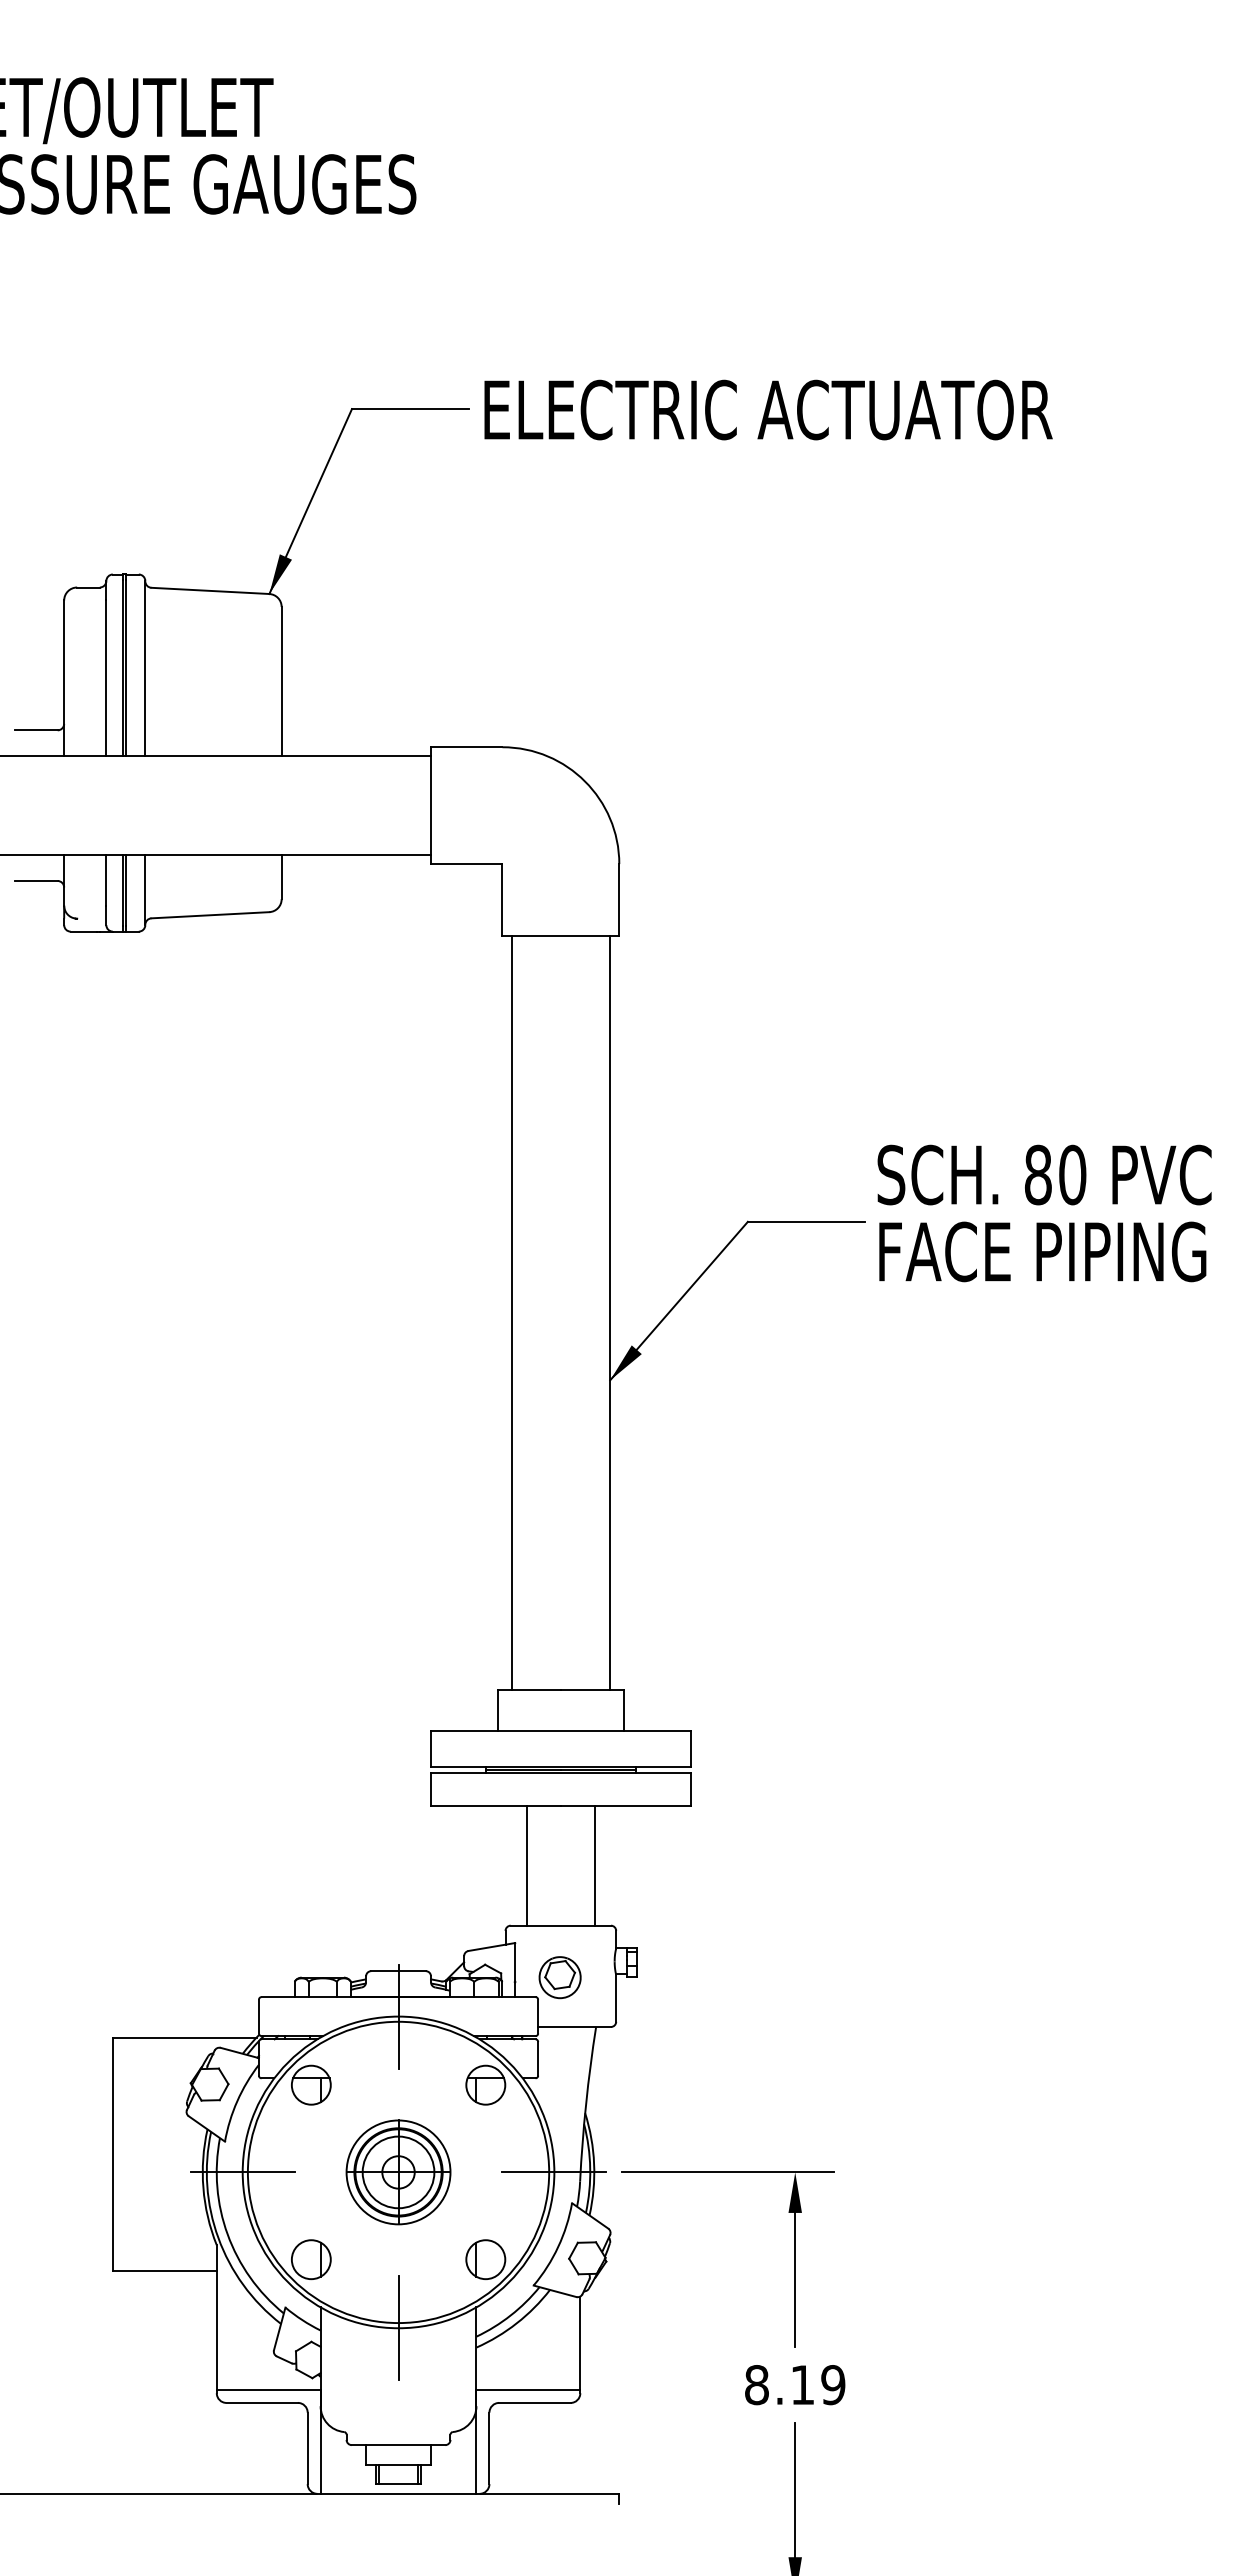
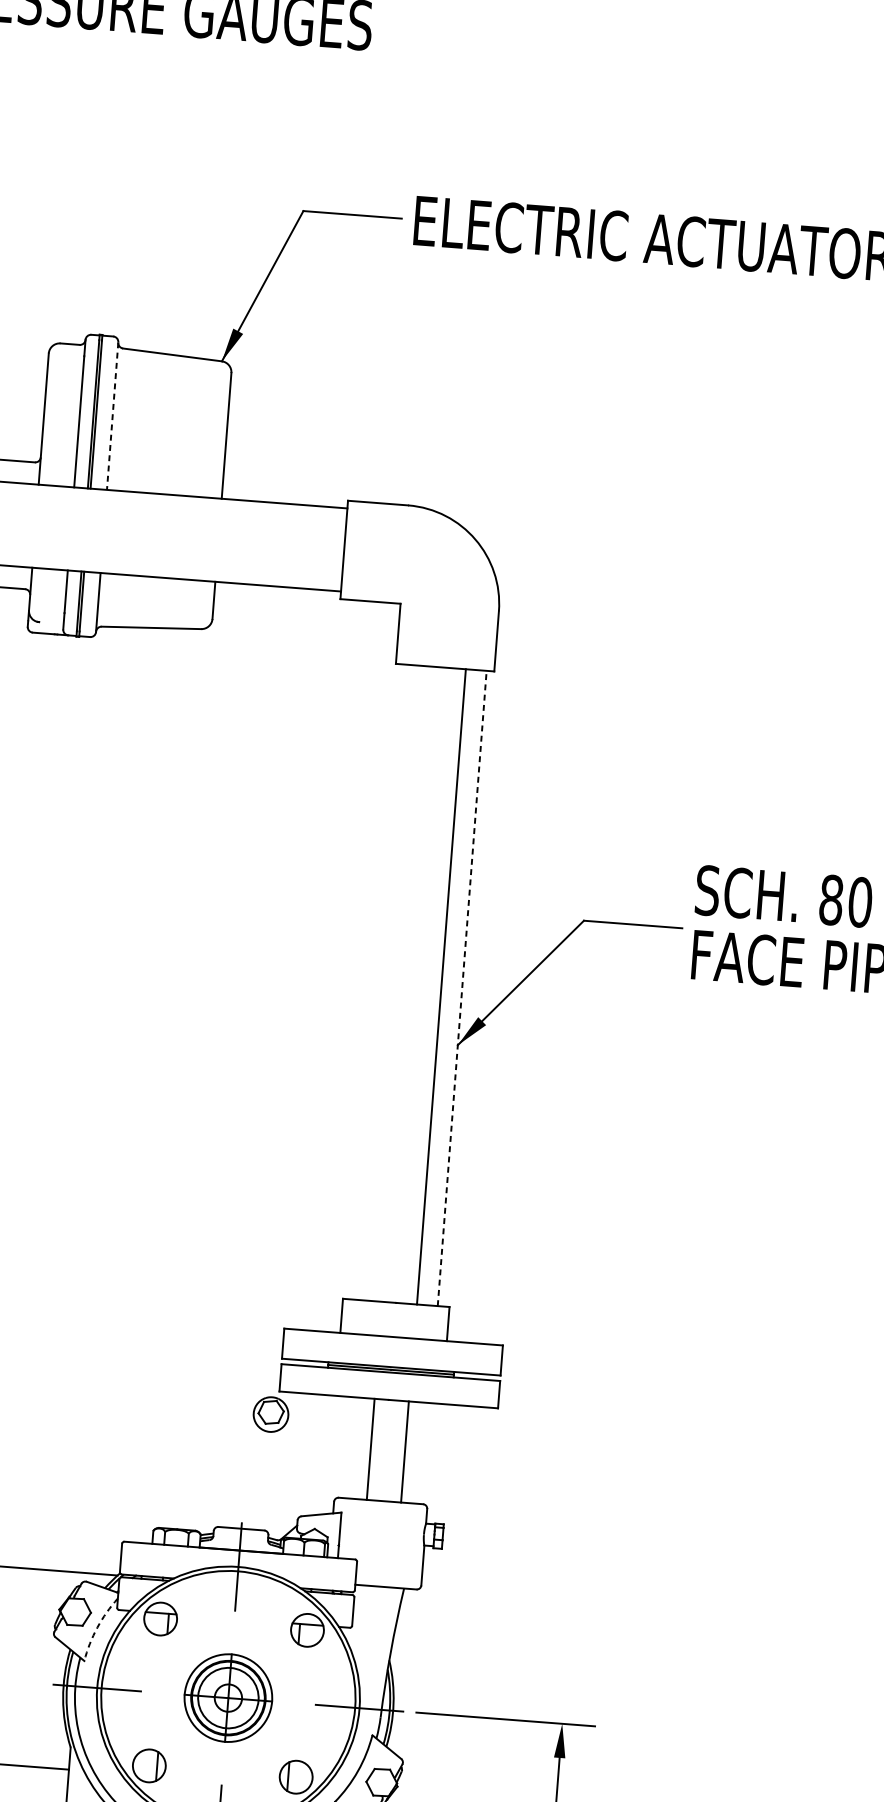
line: (145, 668) -> (112, 416), solid -> dashed
line: (511, 1312) -> (441, 986), moved
line: (610, 1312) -> (462, 988), solid -> dashed
line: (526, 1865) -> (404, 1451), moved
line: (595, 1865) -> (371, 1449), moved
part: (559, 1977) -> (270, 1414), moved
arc: (237, 2101) -> (97, 1628), solid -> dashed

